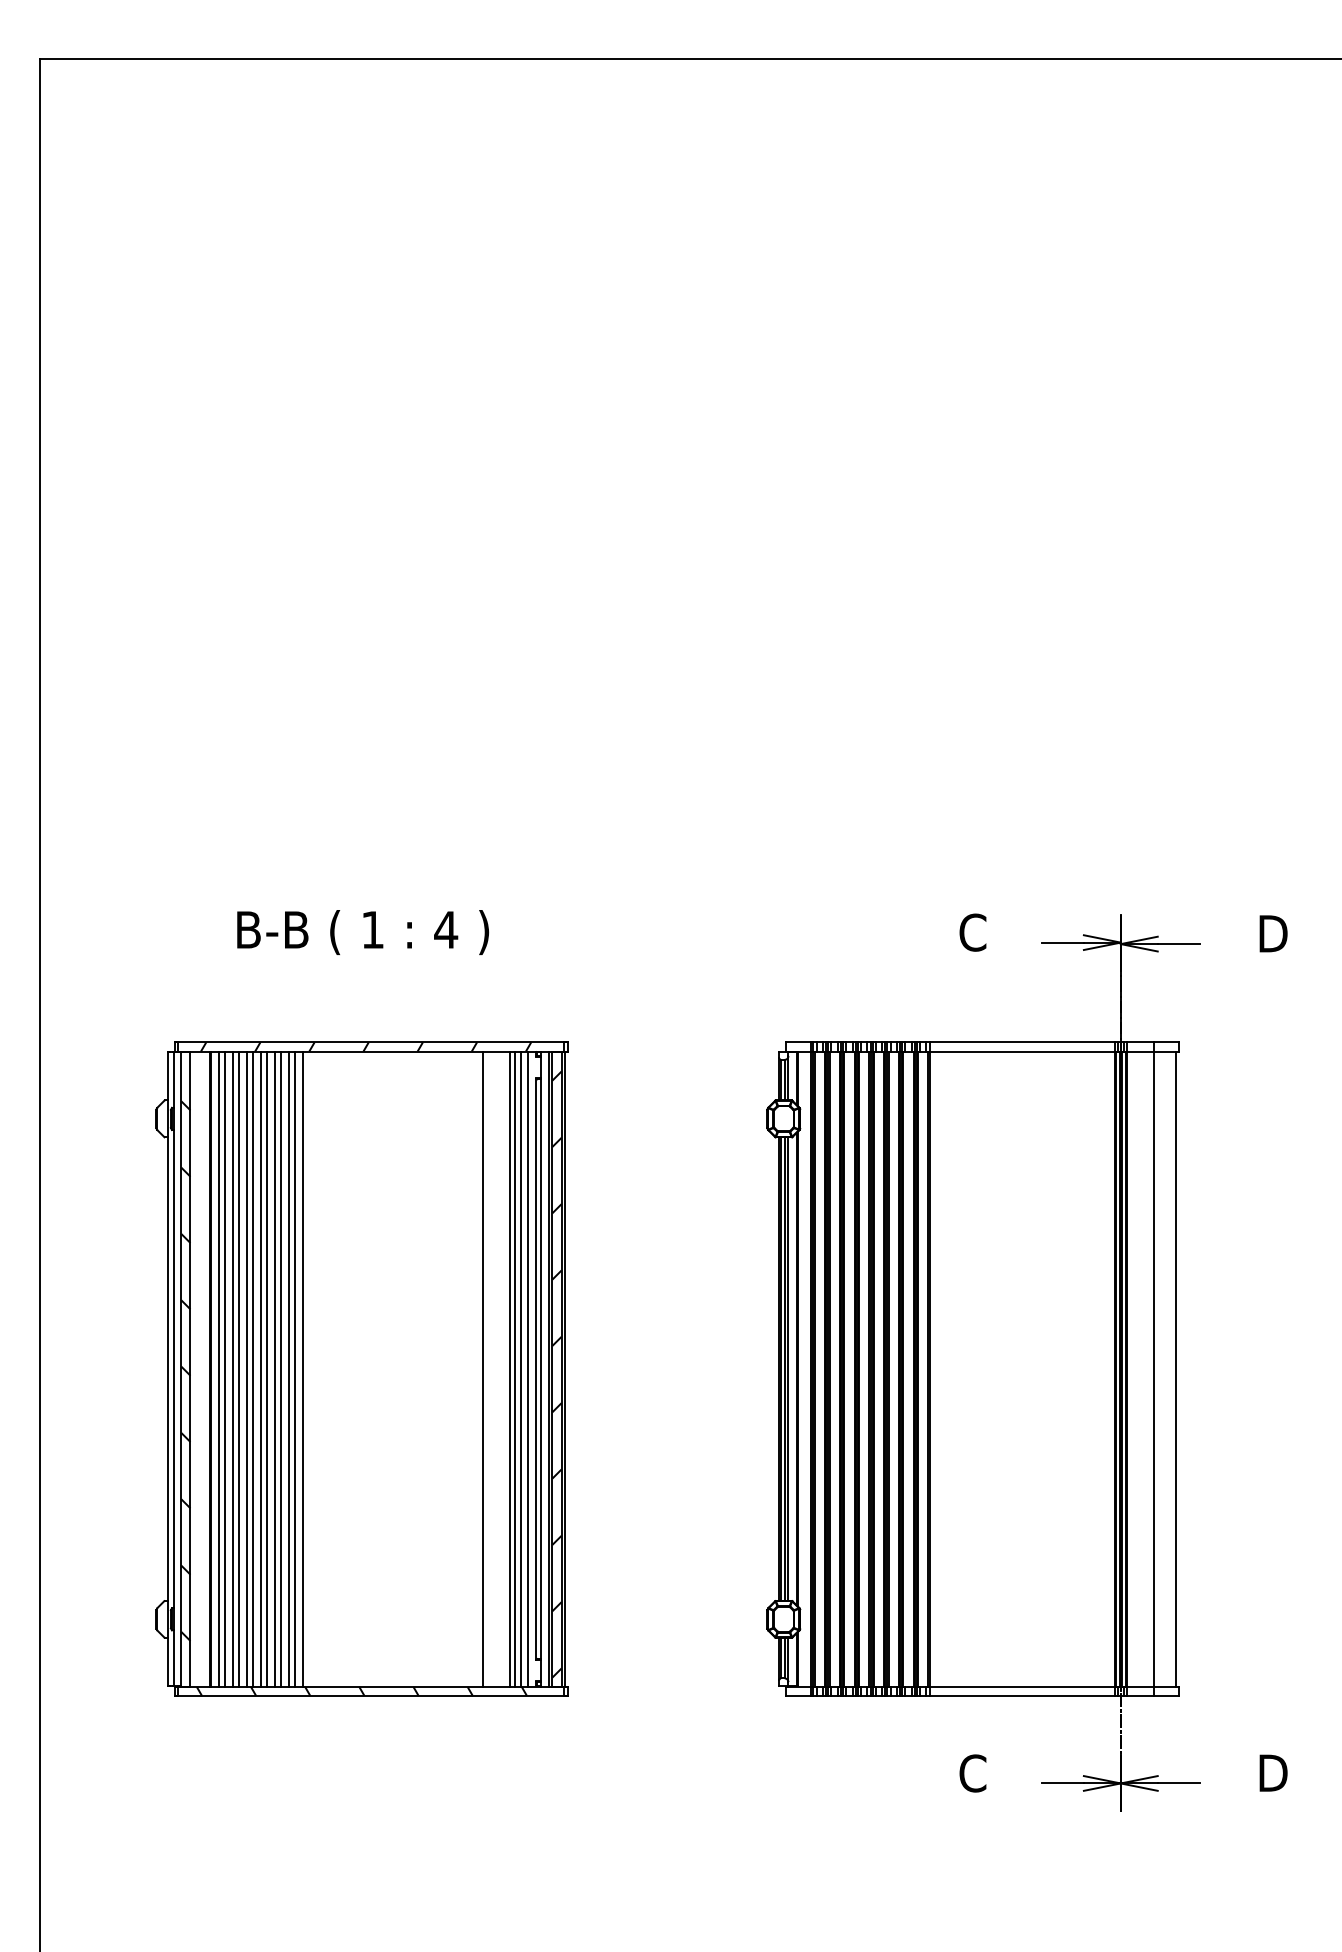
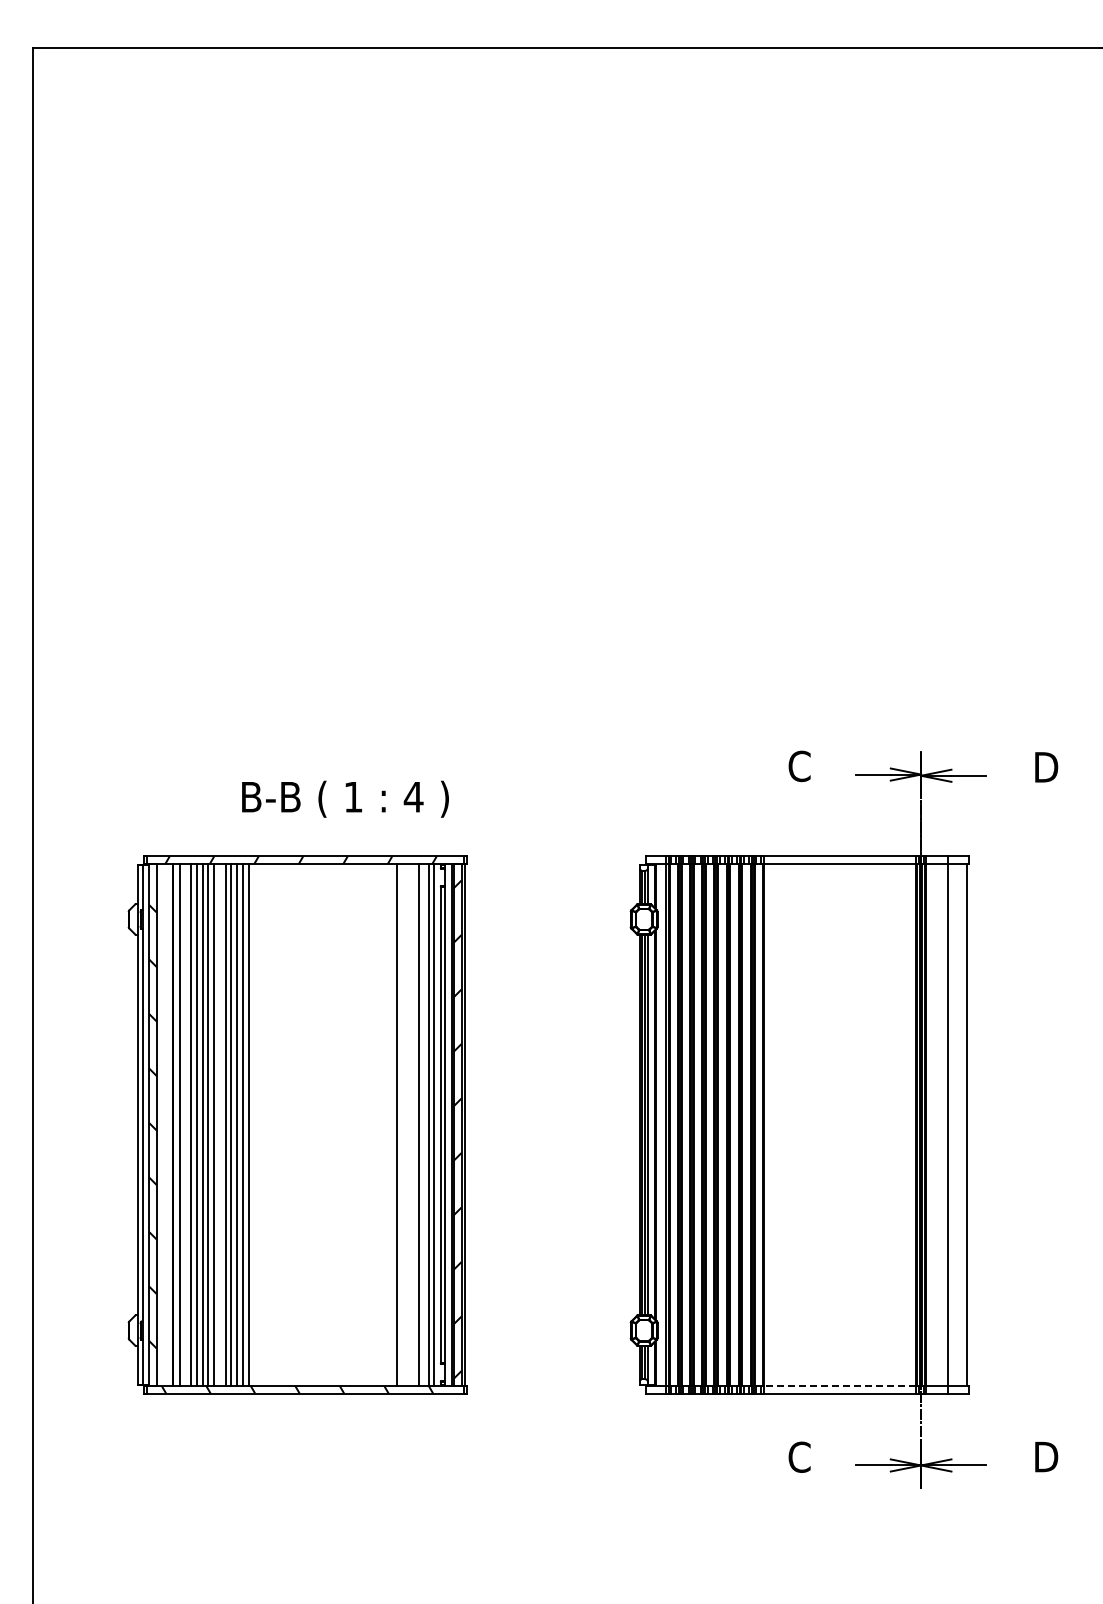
text: (363, 931) -> (345, 798), moved
line: (225, 1369) -> (185, 1125), removed
line: (266, 1369) -> (219, 1125), removed
line: (515, 1369) -> (423, 1125), removed
line: (1021, 1687) -> (839, 1386), solid -> dashed

